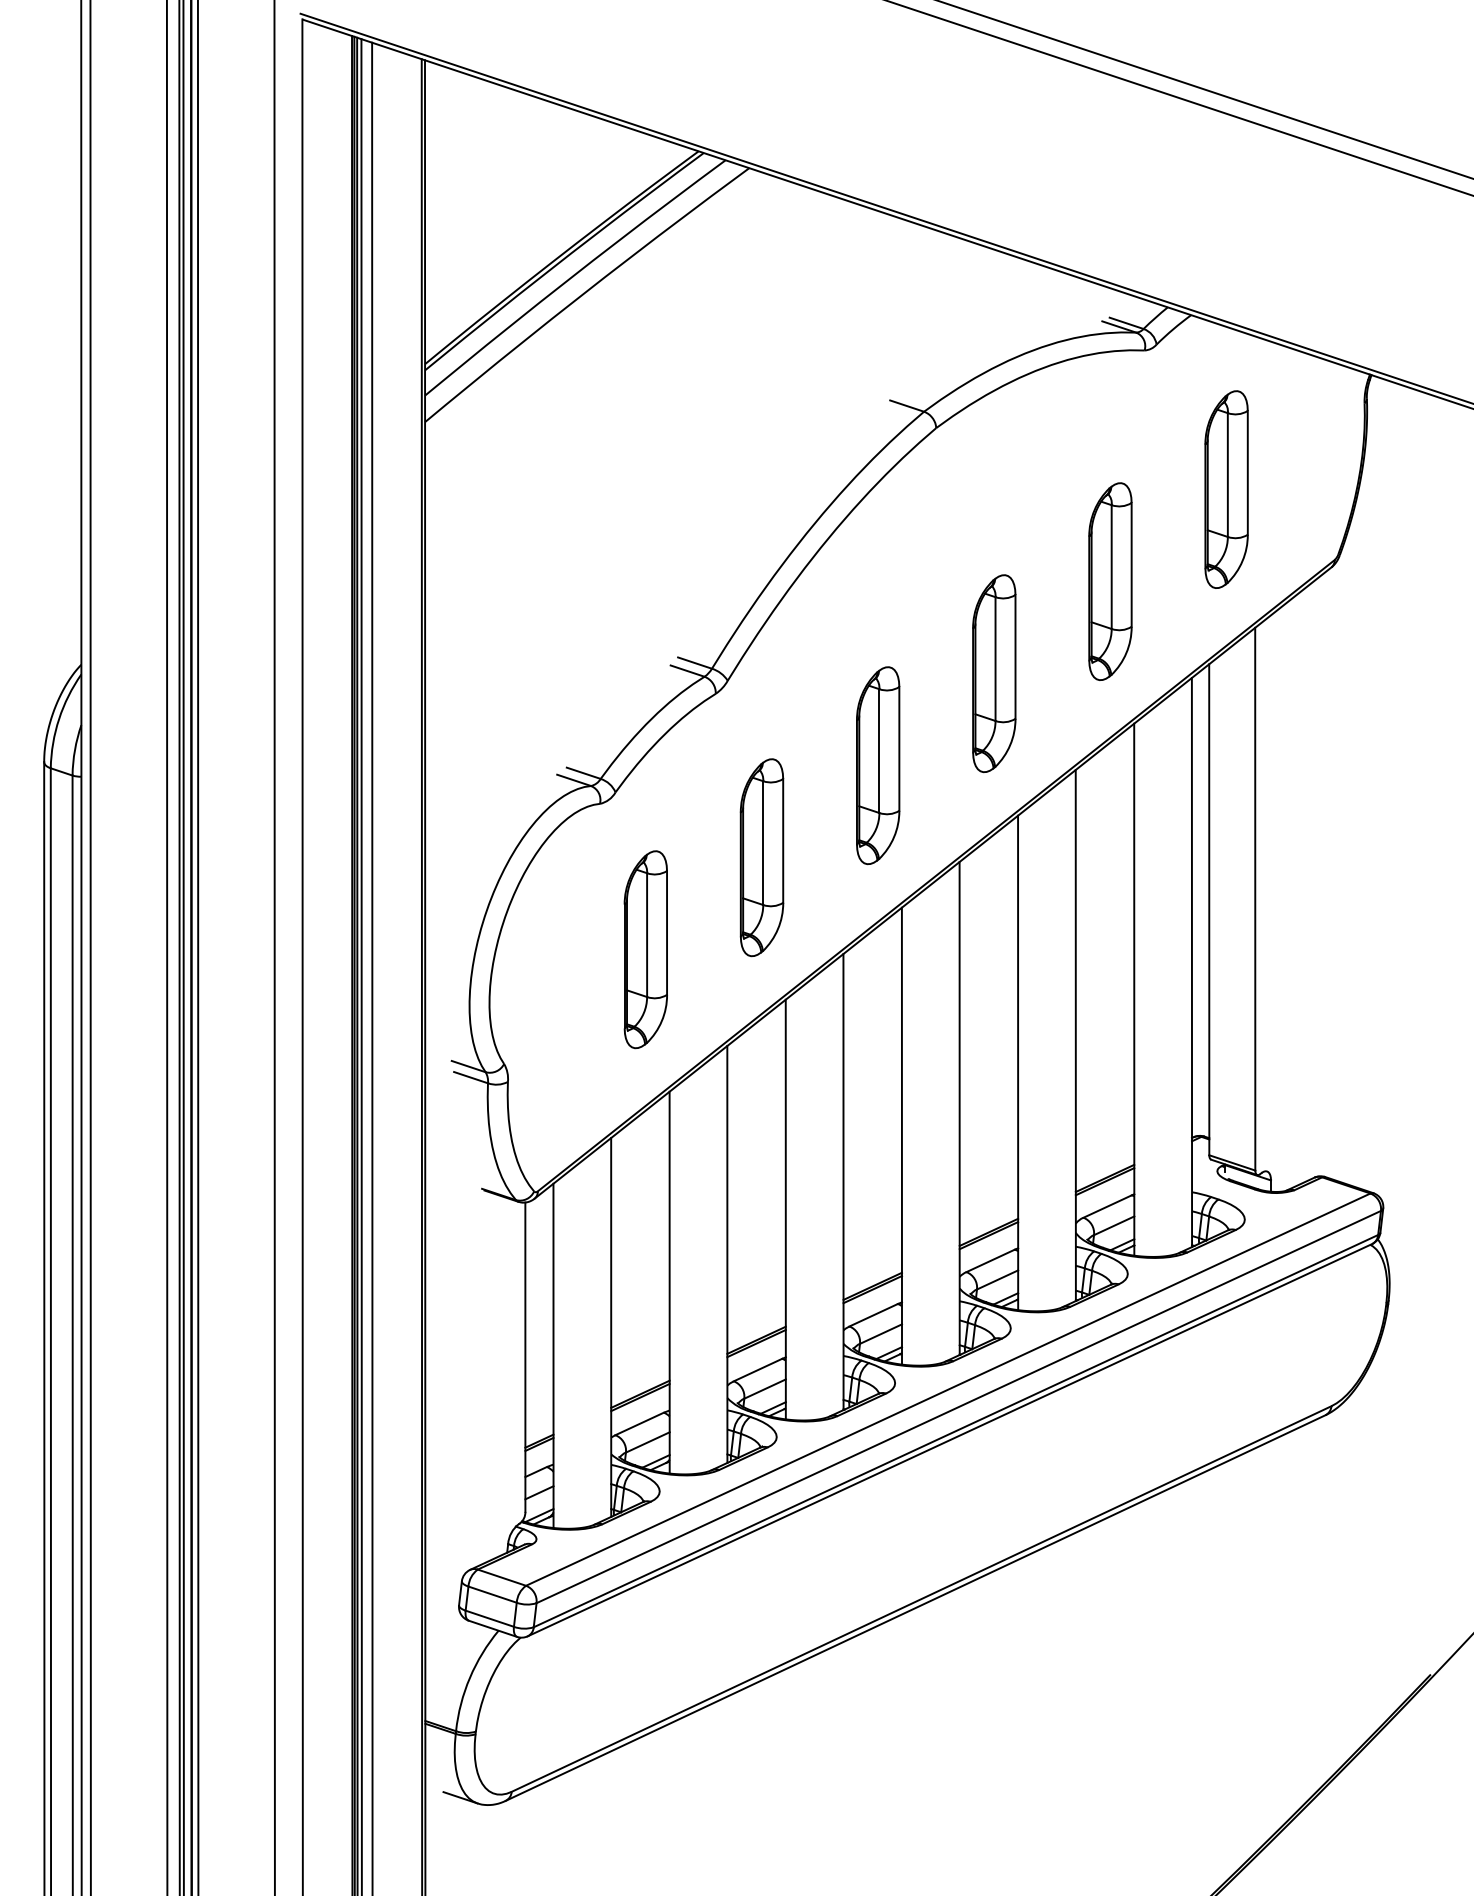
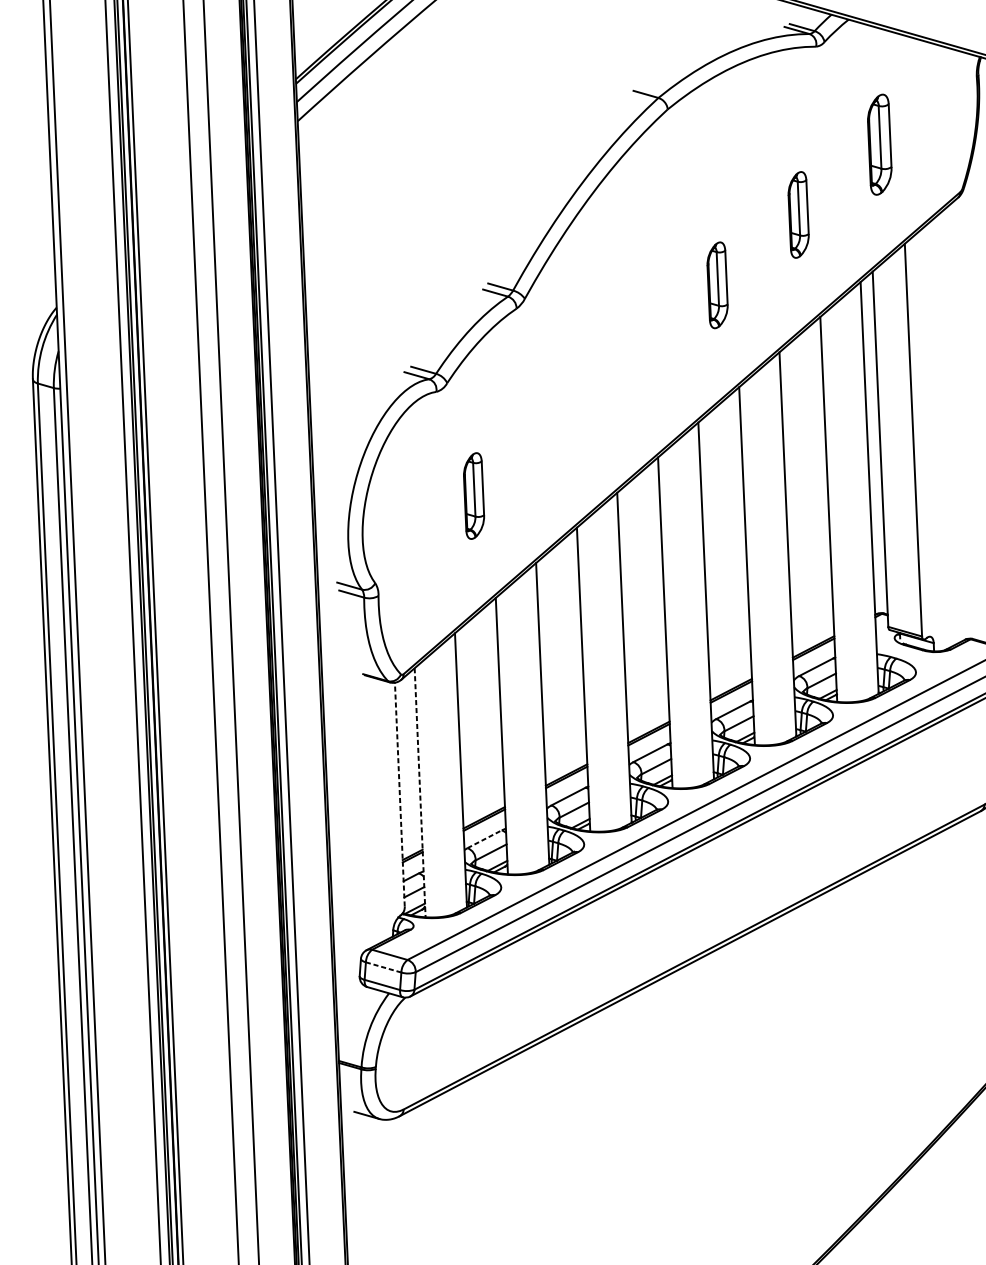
part: (1226, 489) -> (879, 144), size x0.7
part: (1110, 581) -> (798, 214), size x0.6
part: (994, 673) -> (717, 285), size x0.6
part: (878, 765) -> (636, 355), removed
part: (761, 857) -> (554, 425), removed
part: (645, 949) -> (473, 495), size x0.6
line: (553, 1356) -> (420, 793), solid -> dashed
line: (525, 1357) -> (399, 794), solid -> dashed
line: (639, 1423) -> (484, 838), solid -> dashed
line: (492, 1594) -> (383, 967), solid -> dashed

